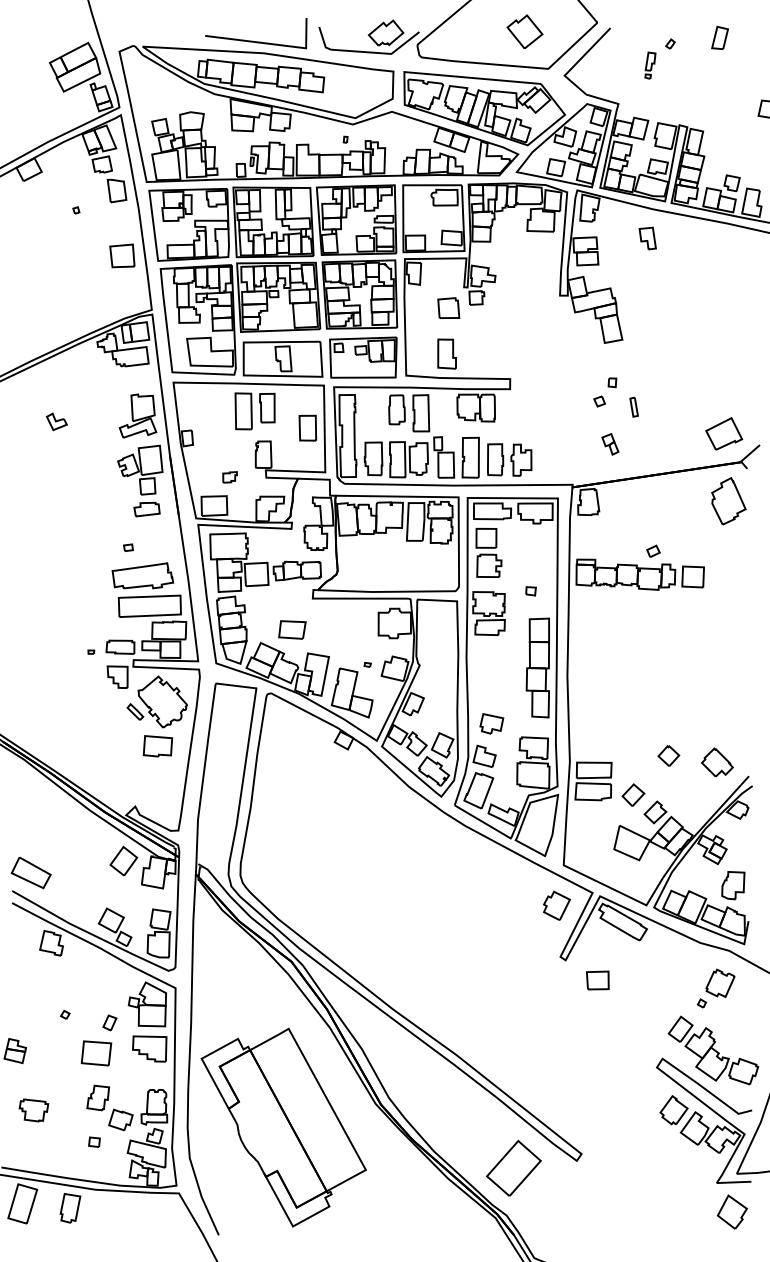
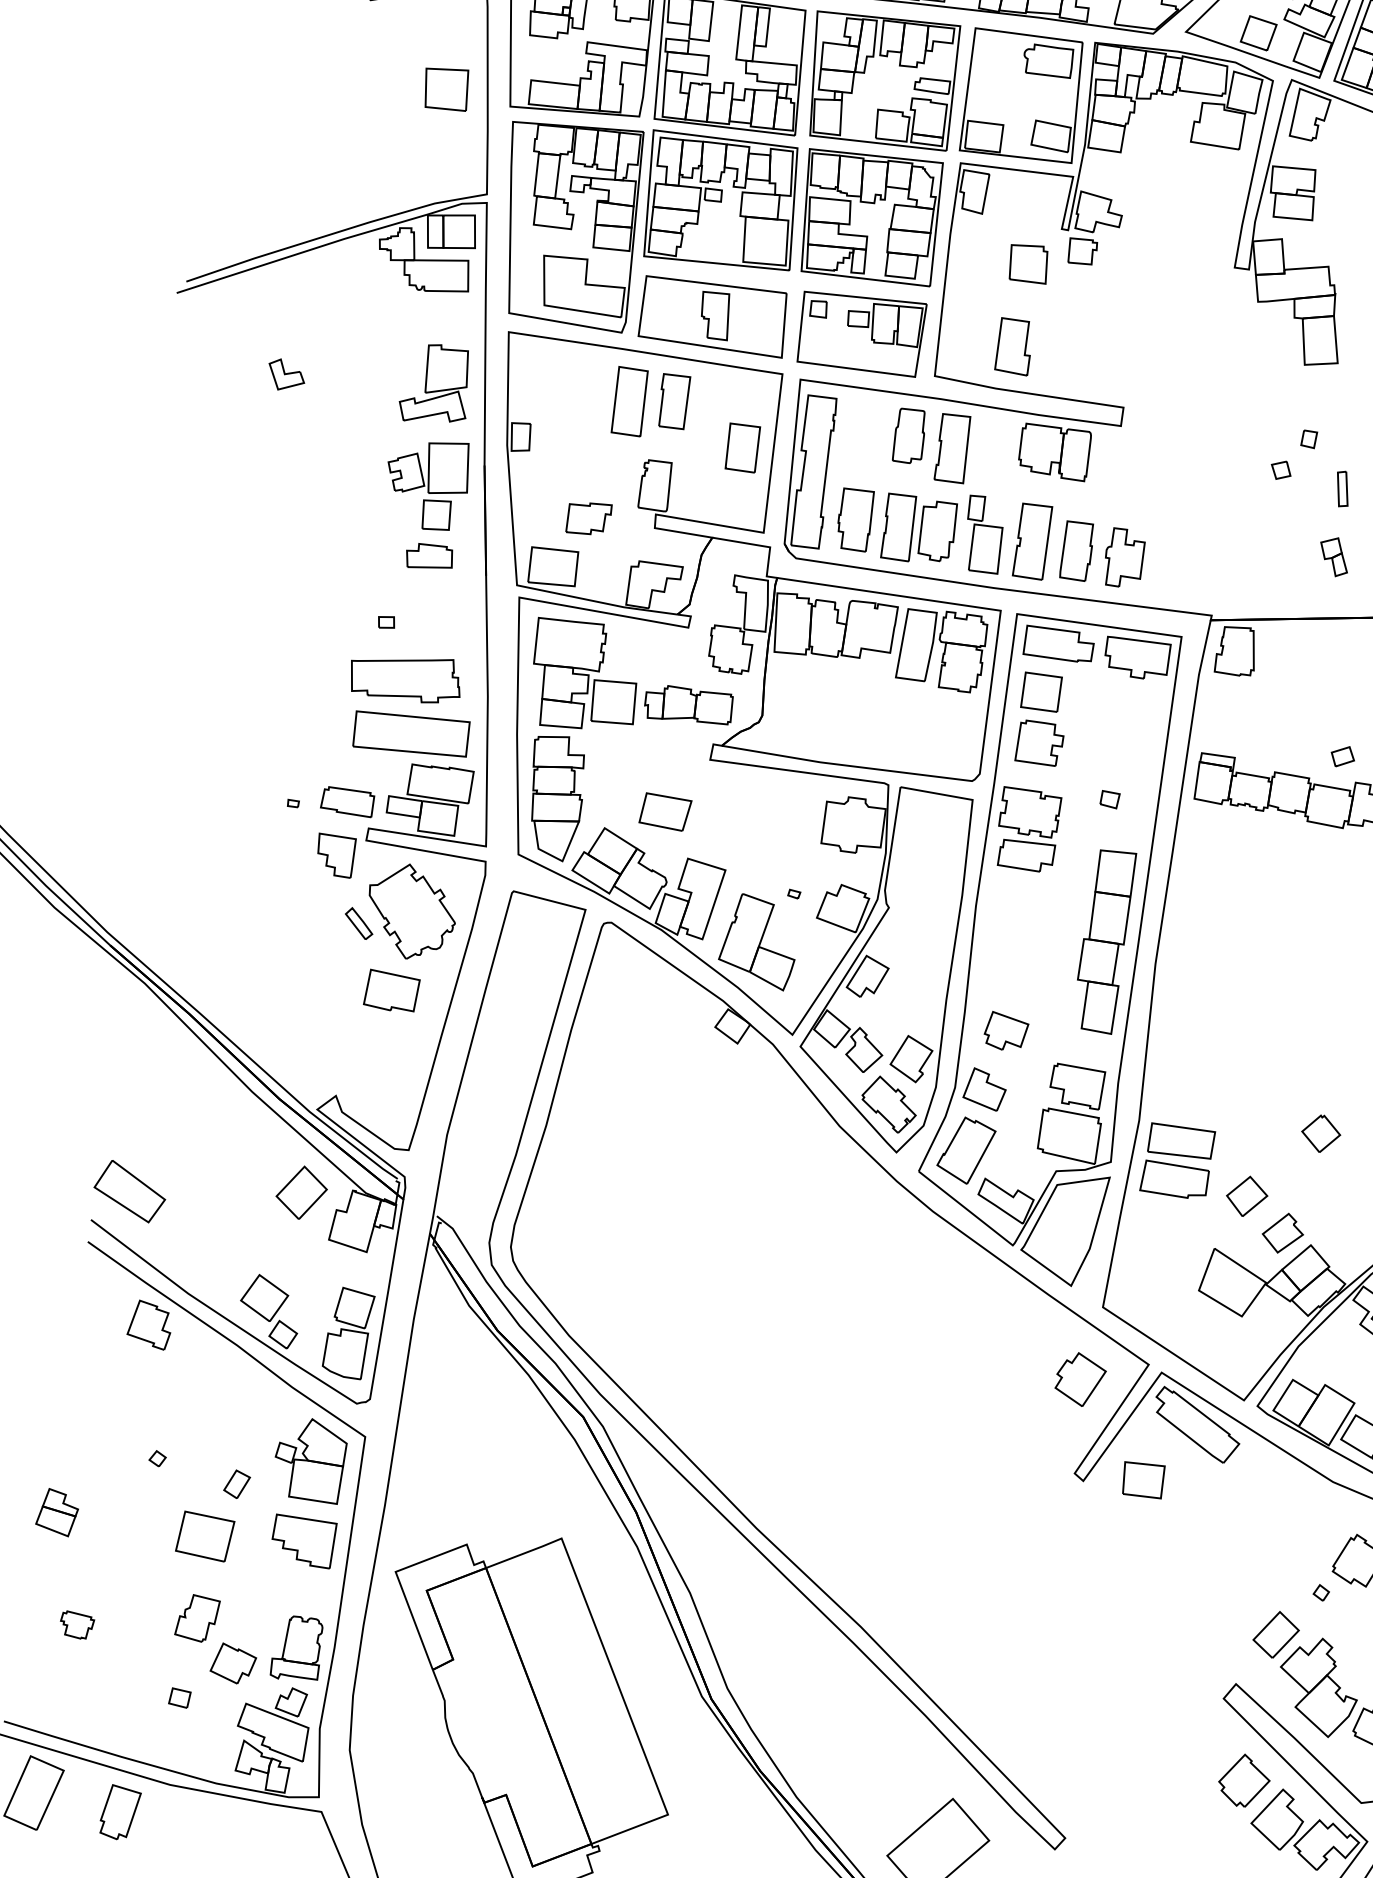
part: (610, 444) -> (1334, 557), moved
part: (229, 477) -> (587, 518), size x1.67
part: (597, 980) -> (1142, 1479), moved
part: (33, 1110) -> (76, 1625), size x0.62

